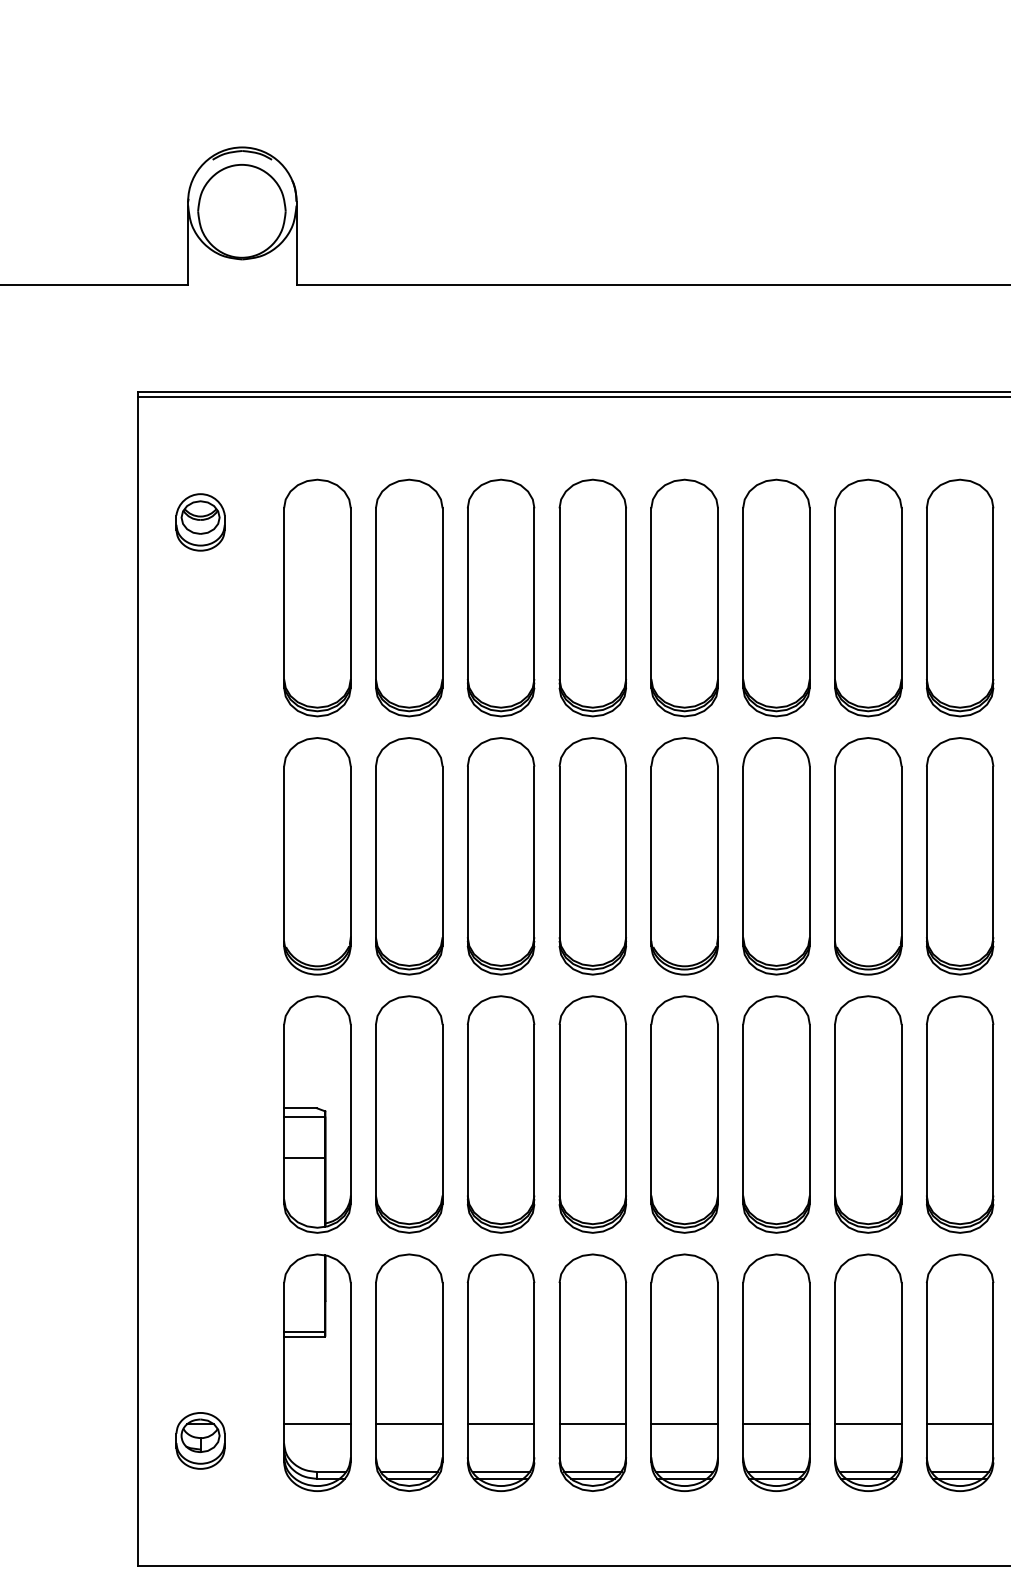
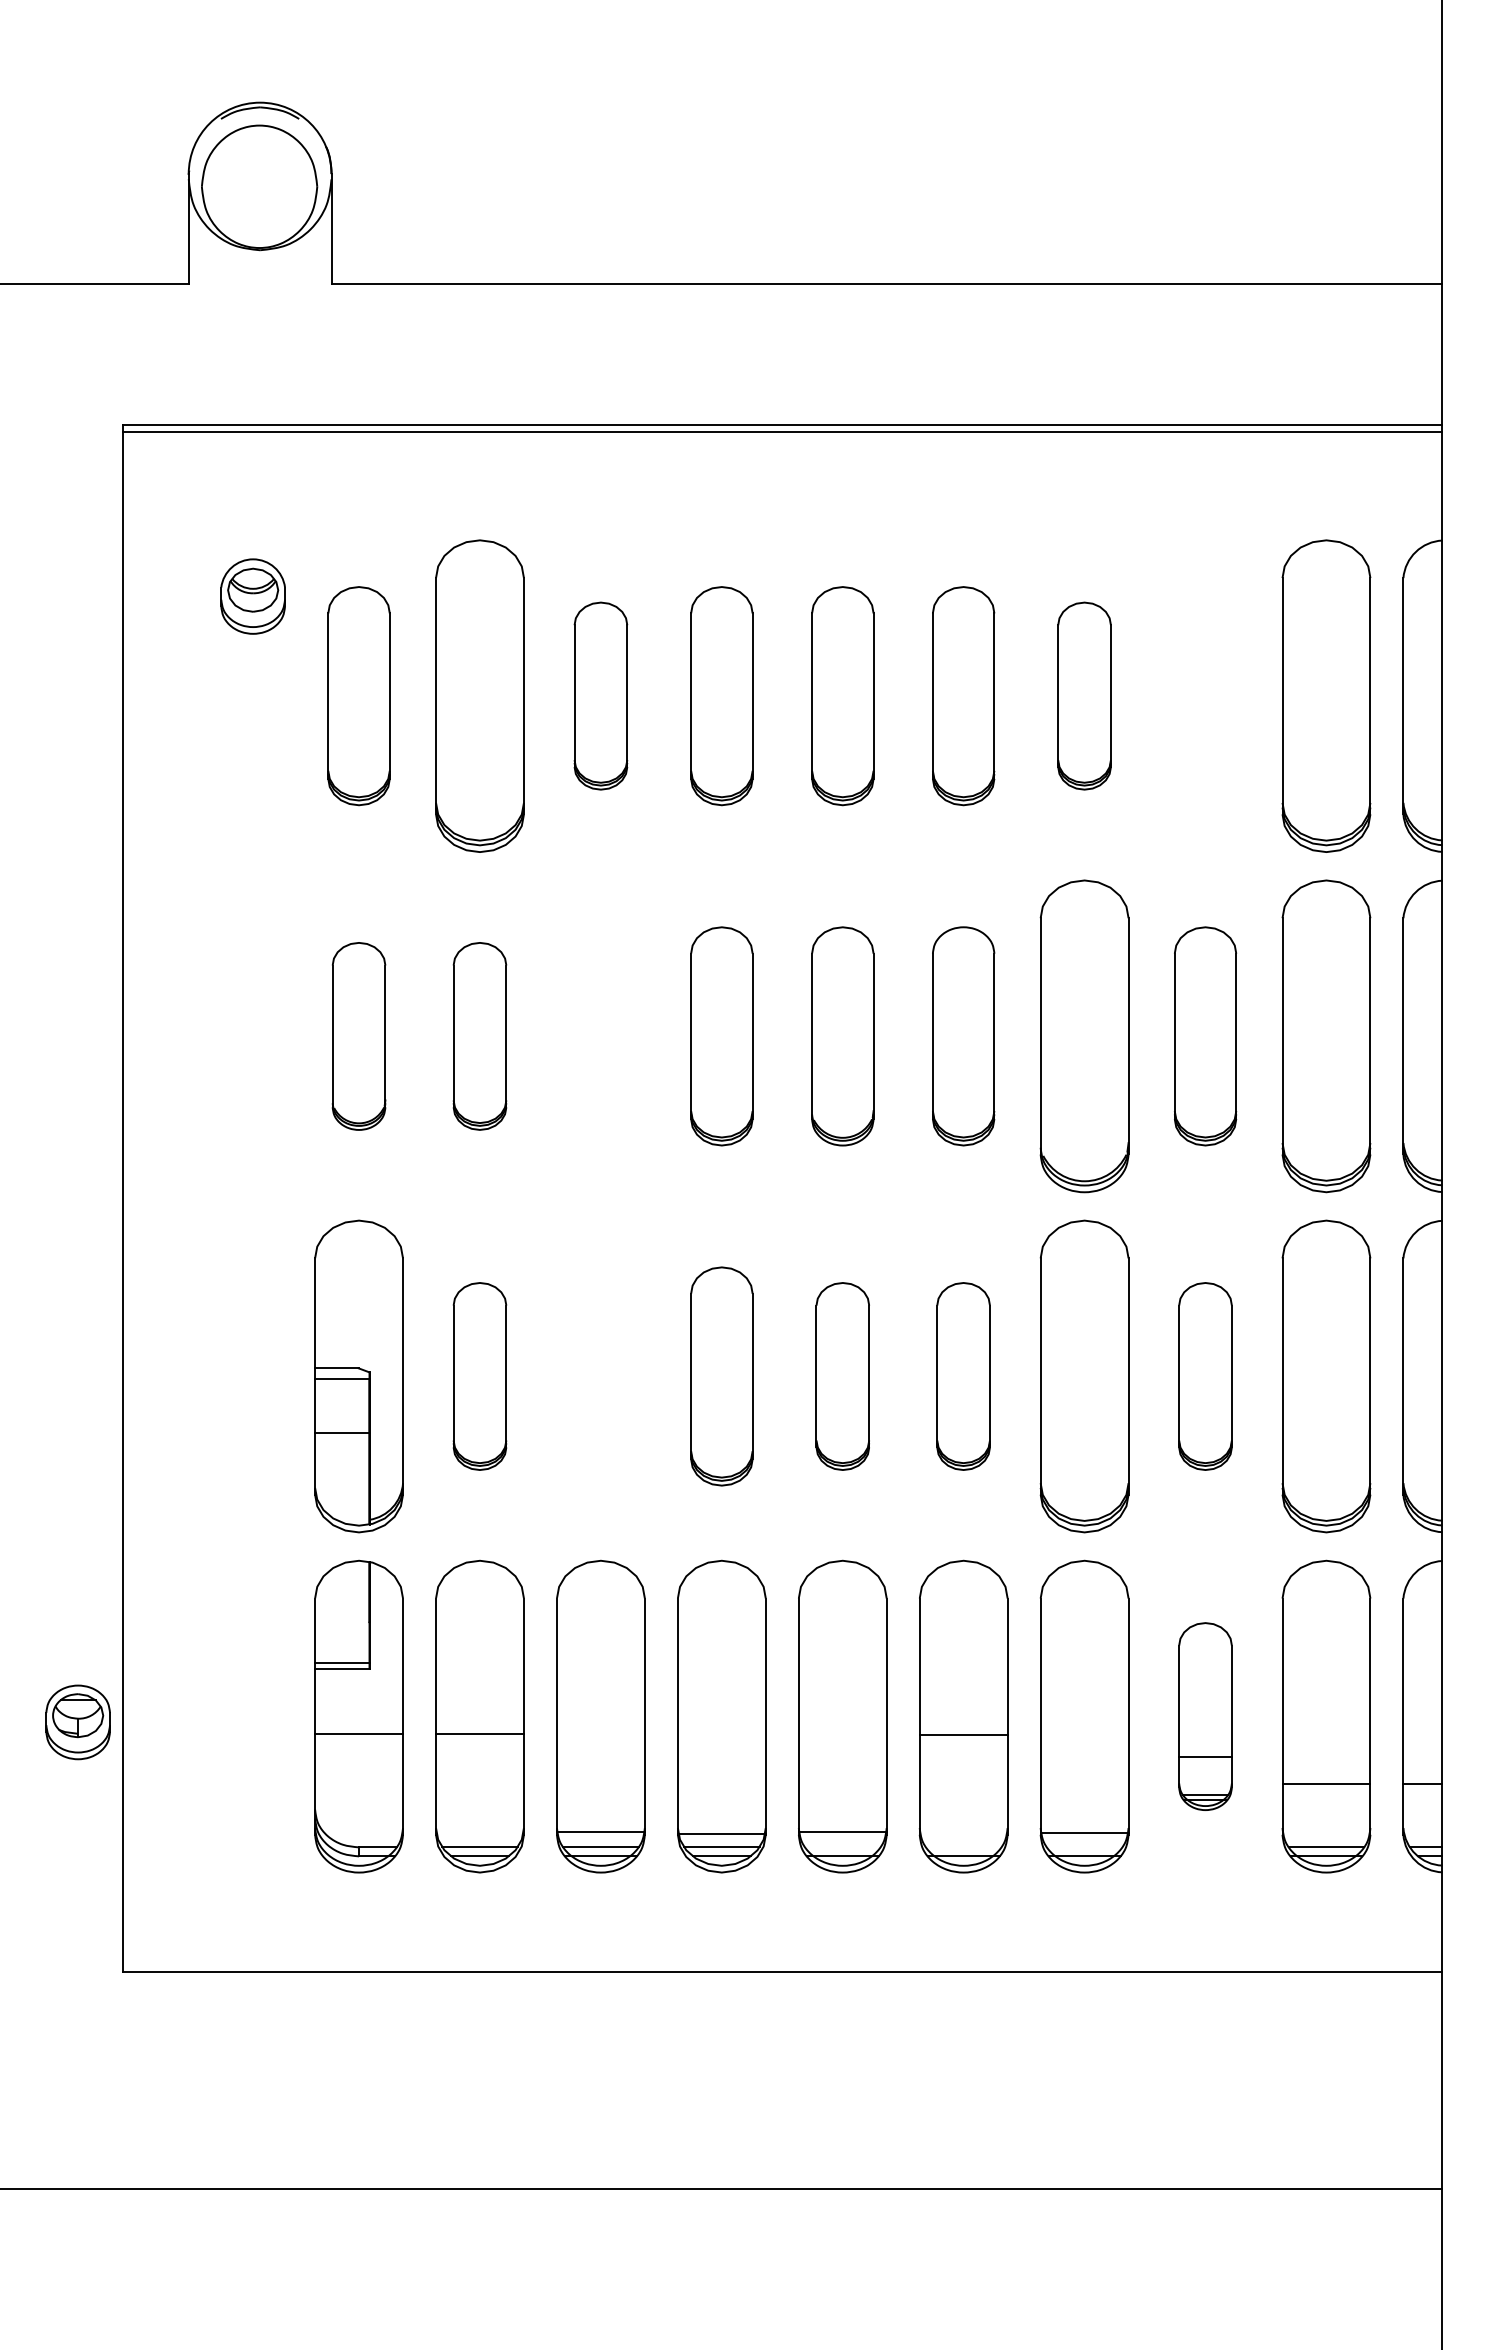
part: (200, 522) -> (252, 596), moved
part: (317, 597) -> (358, 695), size x0.7
part: (500, 597) -> (600, 695), size x0.6
part: (592, 597) -> (721, 695), size x0.7
part: (684, 597) -> (842, 695), size x0.7
part: (776, 597) -> (963, 695), size x0.7
part: (868, 597) -> (1084, 695), size x0.6
part: (960, 597) -> (1205, 695), removed
part: (317, 856) -> (358, 1036), size x0.6
part: (408, 856) -> (479, 1036), size x0.6
part: (500, 856) -> (600, 1036), removed
part: (592, 856) -> (721, 1036), size x0.7
part: (684, 856) -> (842, 1036), size x0.7
part: (776, 856) -> (963, 1036), size x0.7
part: (960, 856) -> (1205, 1036), size x0.7
part: (408, 1114) -> (479, 1376), size x0.6
part: (500, 1114) -> (600, 1376), removed
part: (592, 1114) -> (721, 1376), size x0.7
part: (684, 1114) -> (842, 1376), size x0.6
part: (776, 1114) -> (963, 1376), size x0.6
part: (960, 1114) -> (1205, 1376), size x0.6
part: (960, 1372) -> (1205, 1716), size x0.6
line: (317, 1424) -> (359, 1734), moved
line: (408, 1424) -> (479, 1734), moved
line: (500, 1424) -> (600, 1832), moved
line: (592, 1424) -> (721, 1834), moved
line: (684, 1424) -> (842, 1832), moved
line: (776, 1424) -> (963, 1735), moved
line: (868, 1424) -> (1084, 1833), moved
part: (200, 1440) -> (77, 1722), moved
line: (684, 1472) -> (842, 1847), removed
line: (776, 1472) -> (963, 1847), removed
line: (868, 1472) -> (1084, 1847), removed

